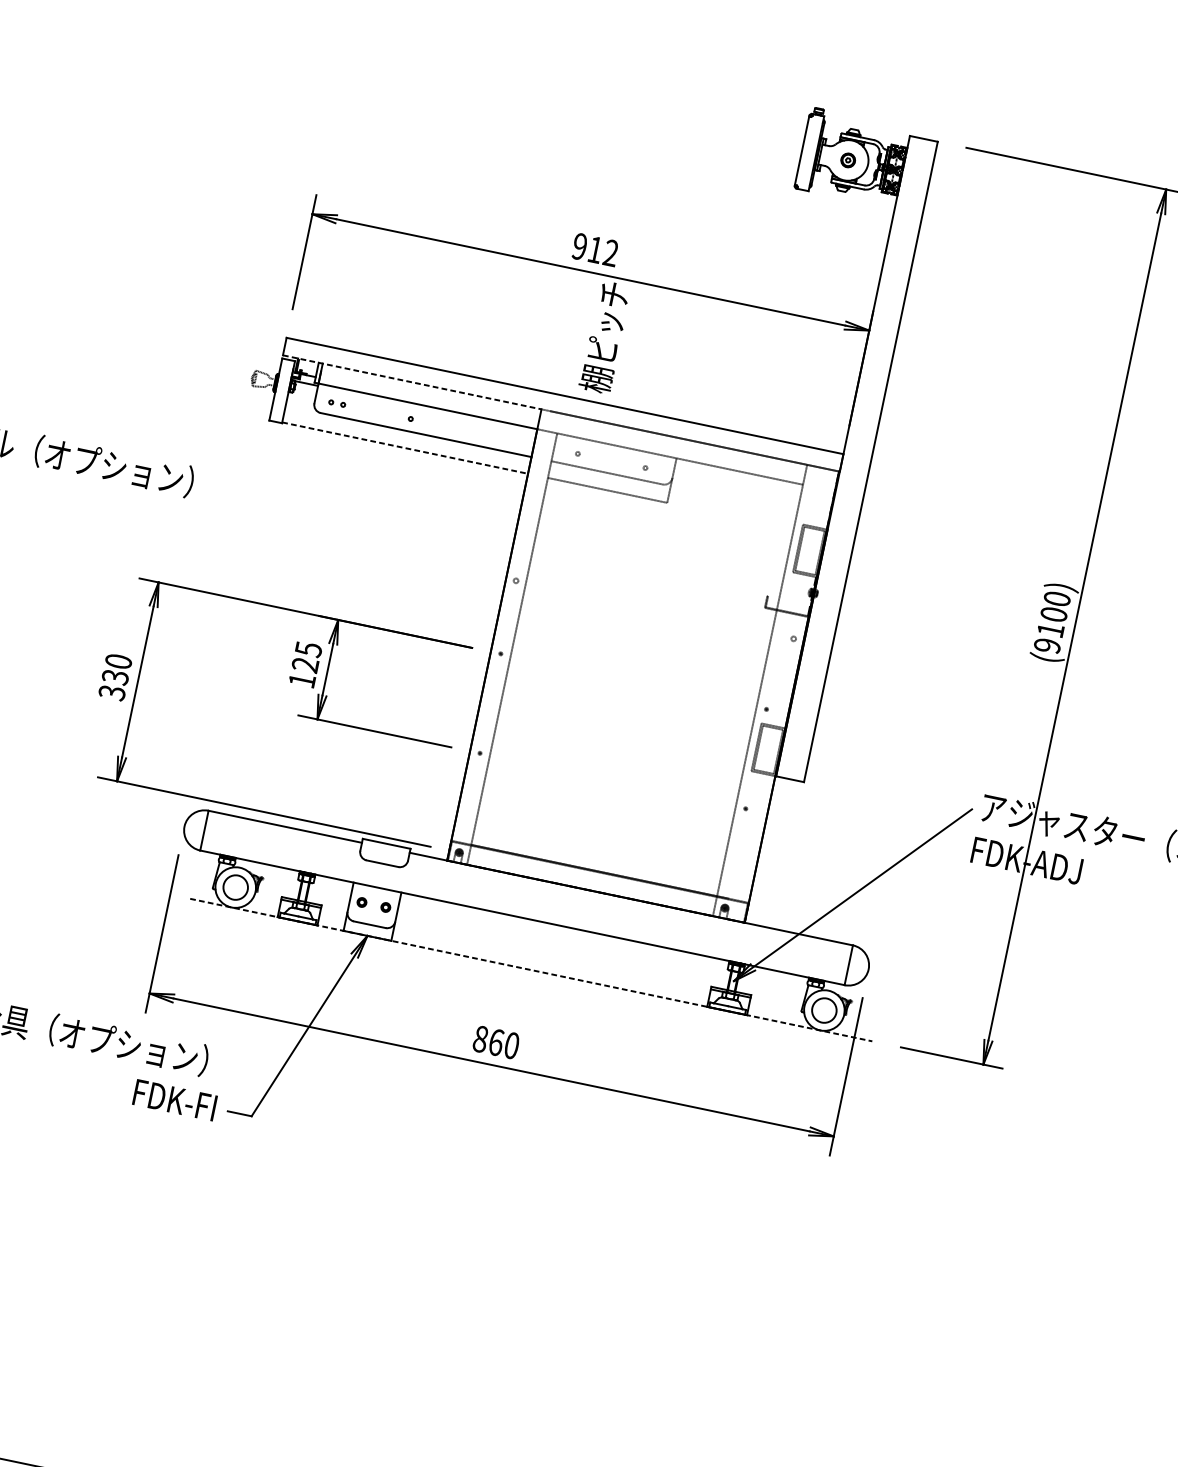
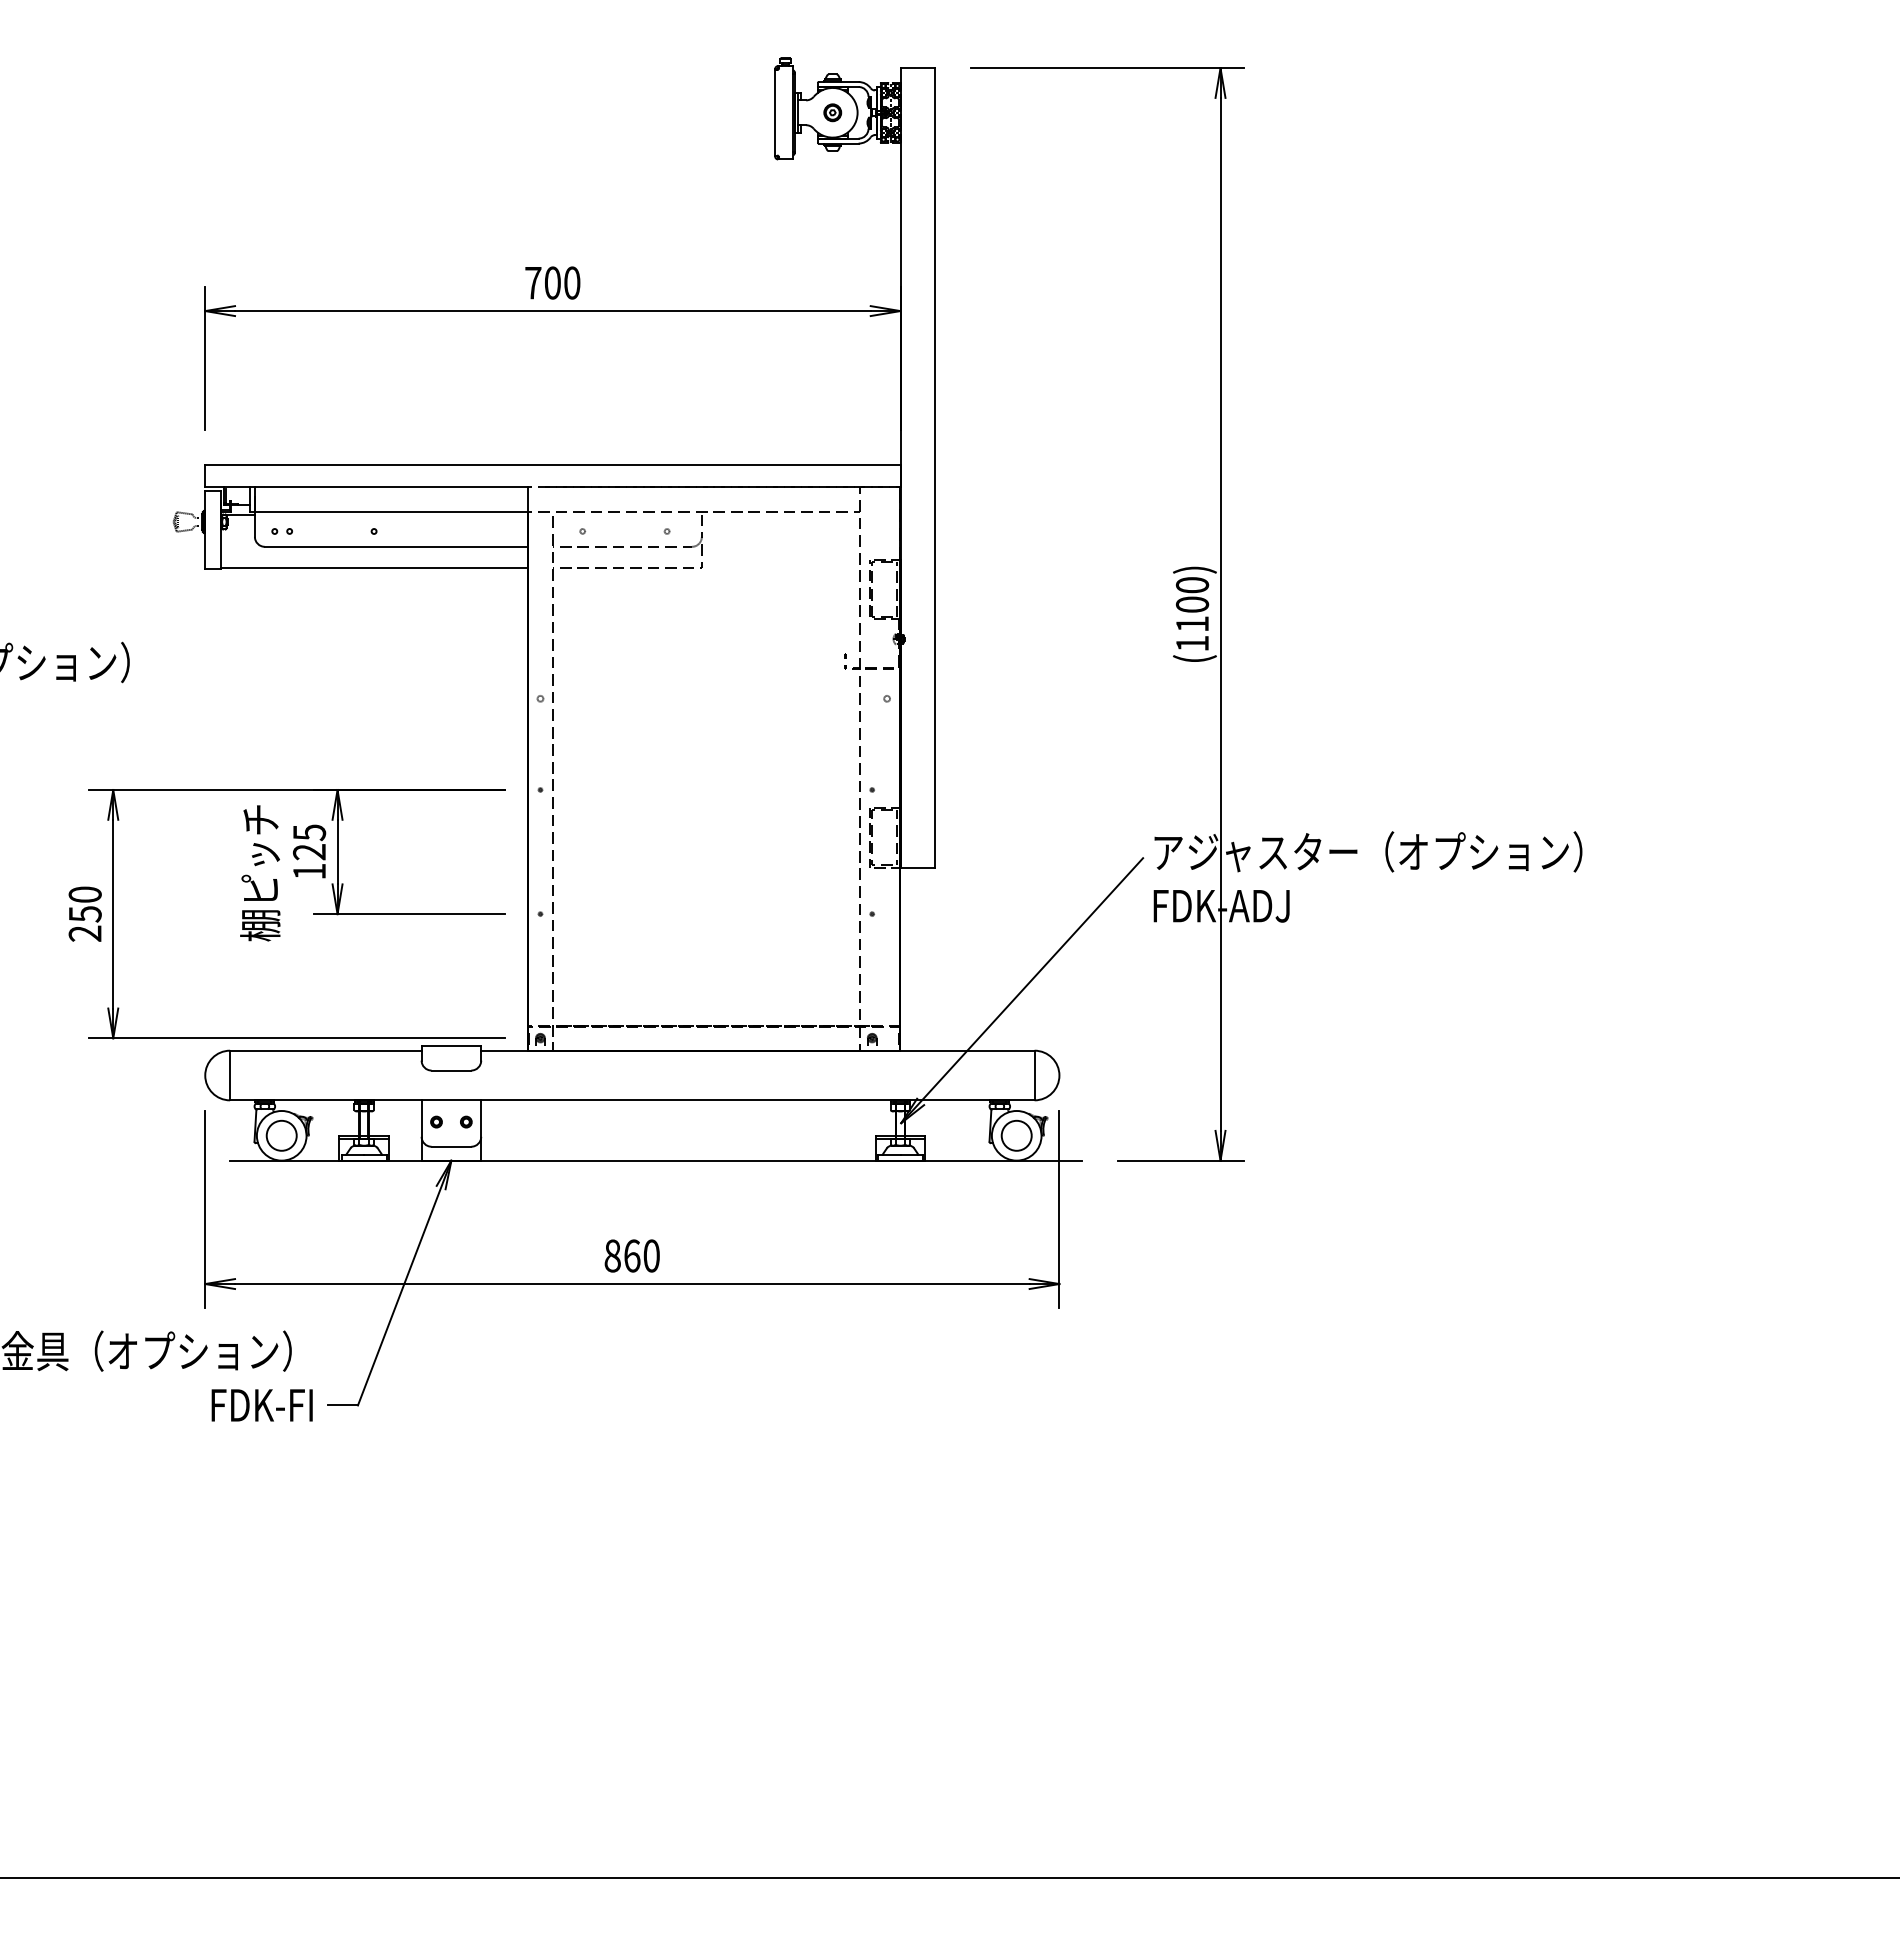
text: (595, 249) -> (552, 282), 912 -> 700
text: (605, 337) -> (260, 873), moved
line: (412, 382) -> (367, 487), dashed -> solid
line: (405, 448) -> (375, 567), dashed -> solid
text: (1047, 645) -> (1192, 643), (9100) -> (1100)
text: (113, 685) -> (84, 924), 330 -> 250
line: (530, 969) -> (655, 1160), dashed -> solid

